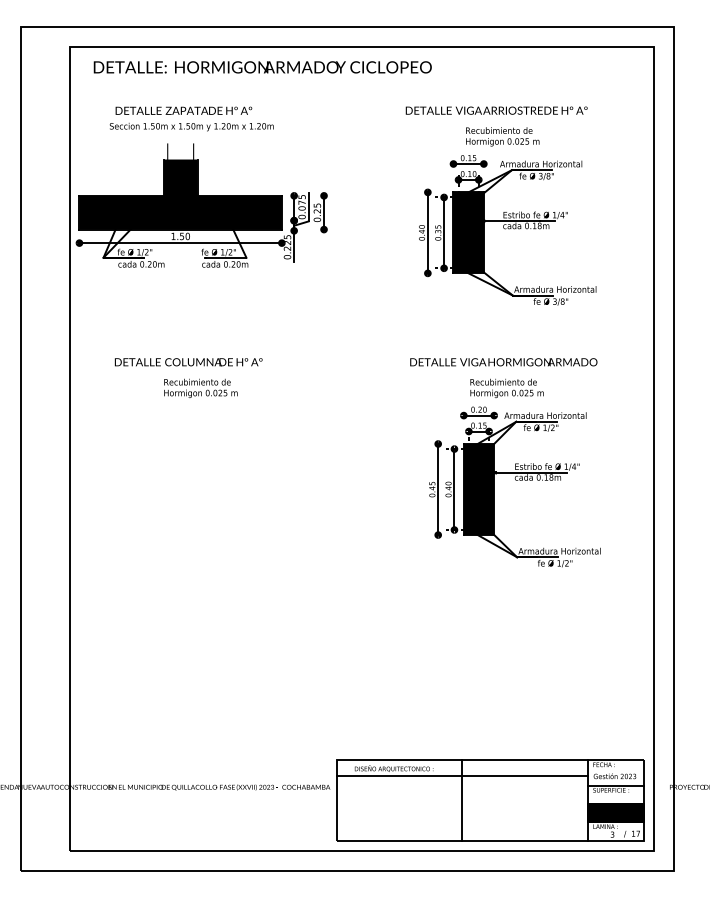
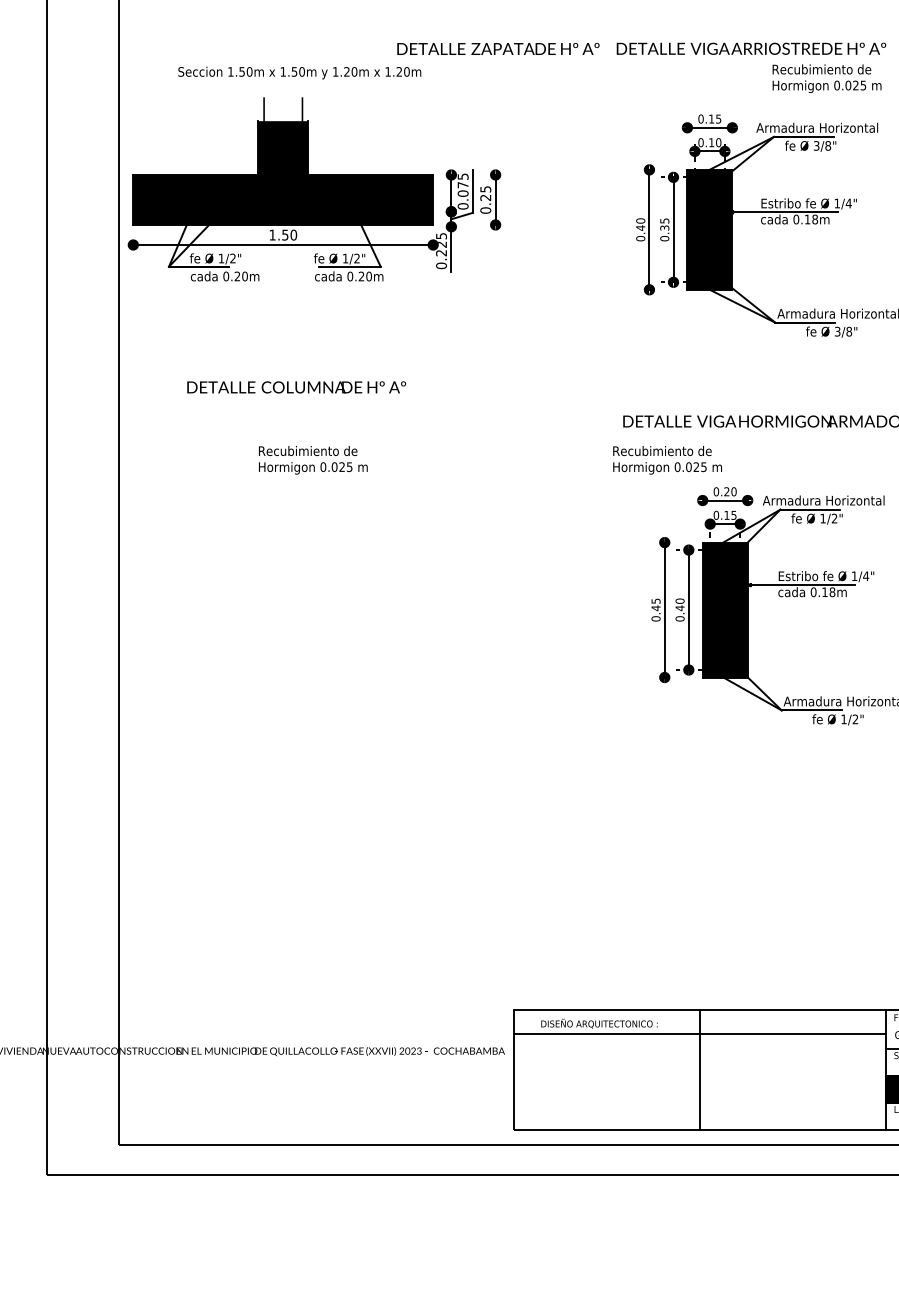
text: (183, 110) -> (497, 48), moved
text: (502, 136) -> (826, 78), moved
text: (188, 362) -> (296, 387), moved
text: (506, 387) -> (666, 458), moved

